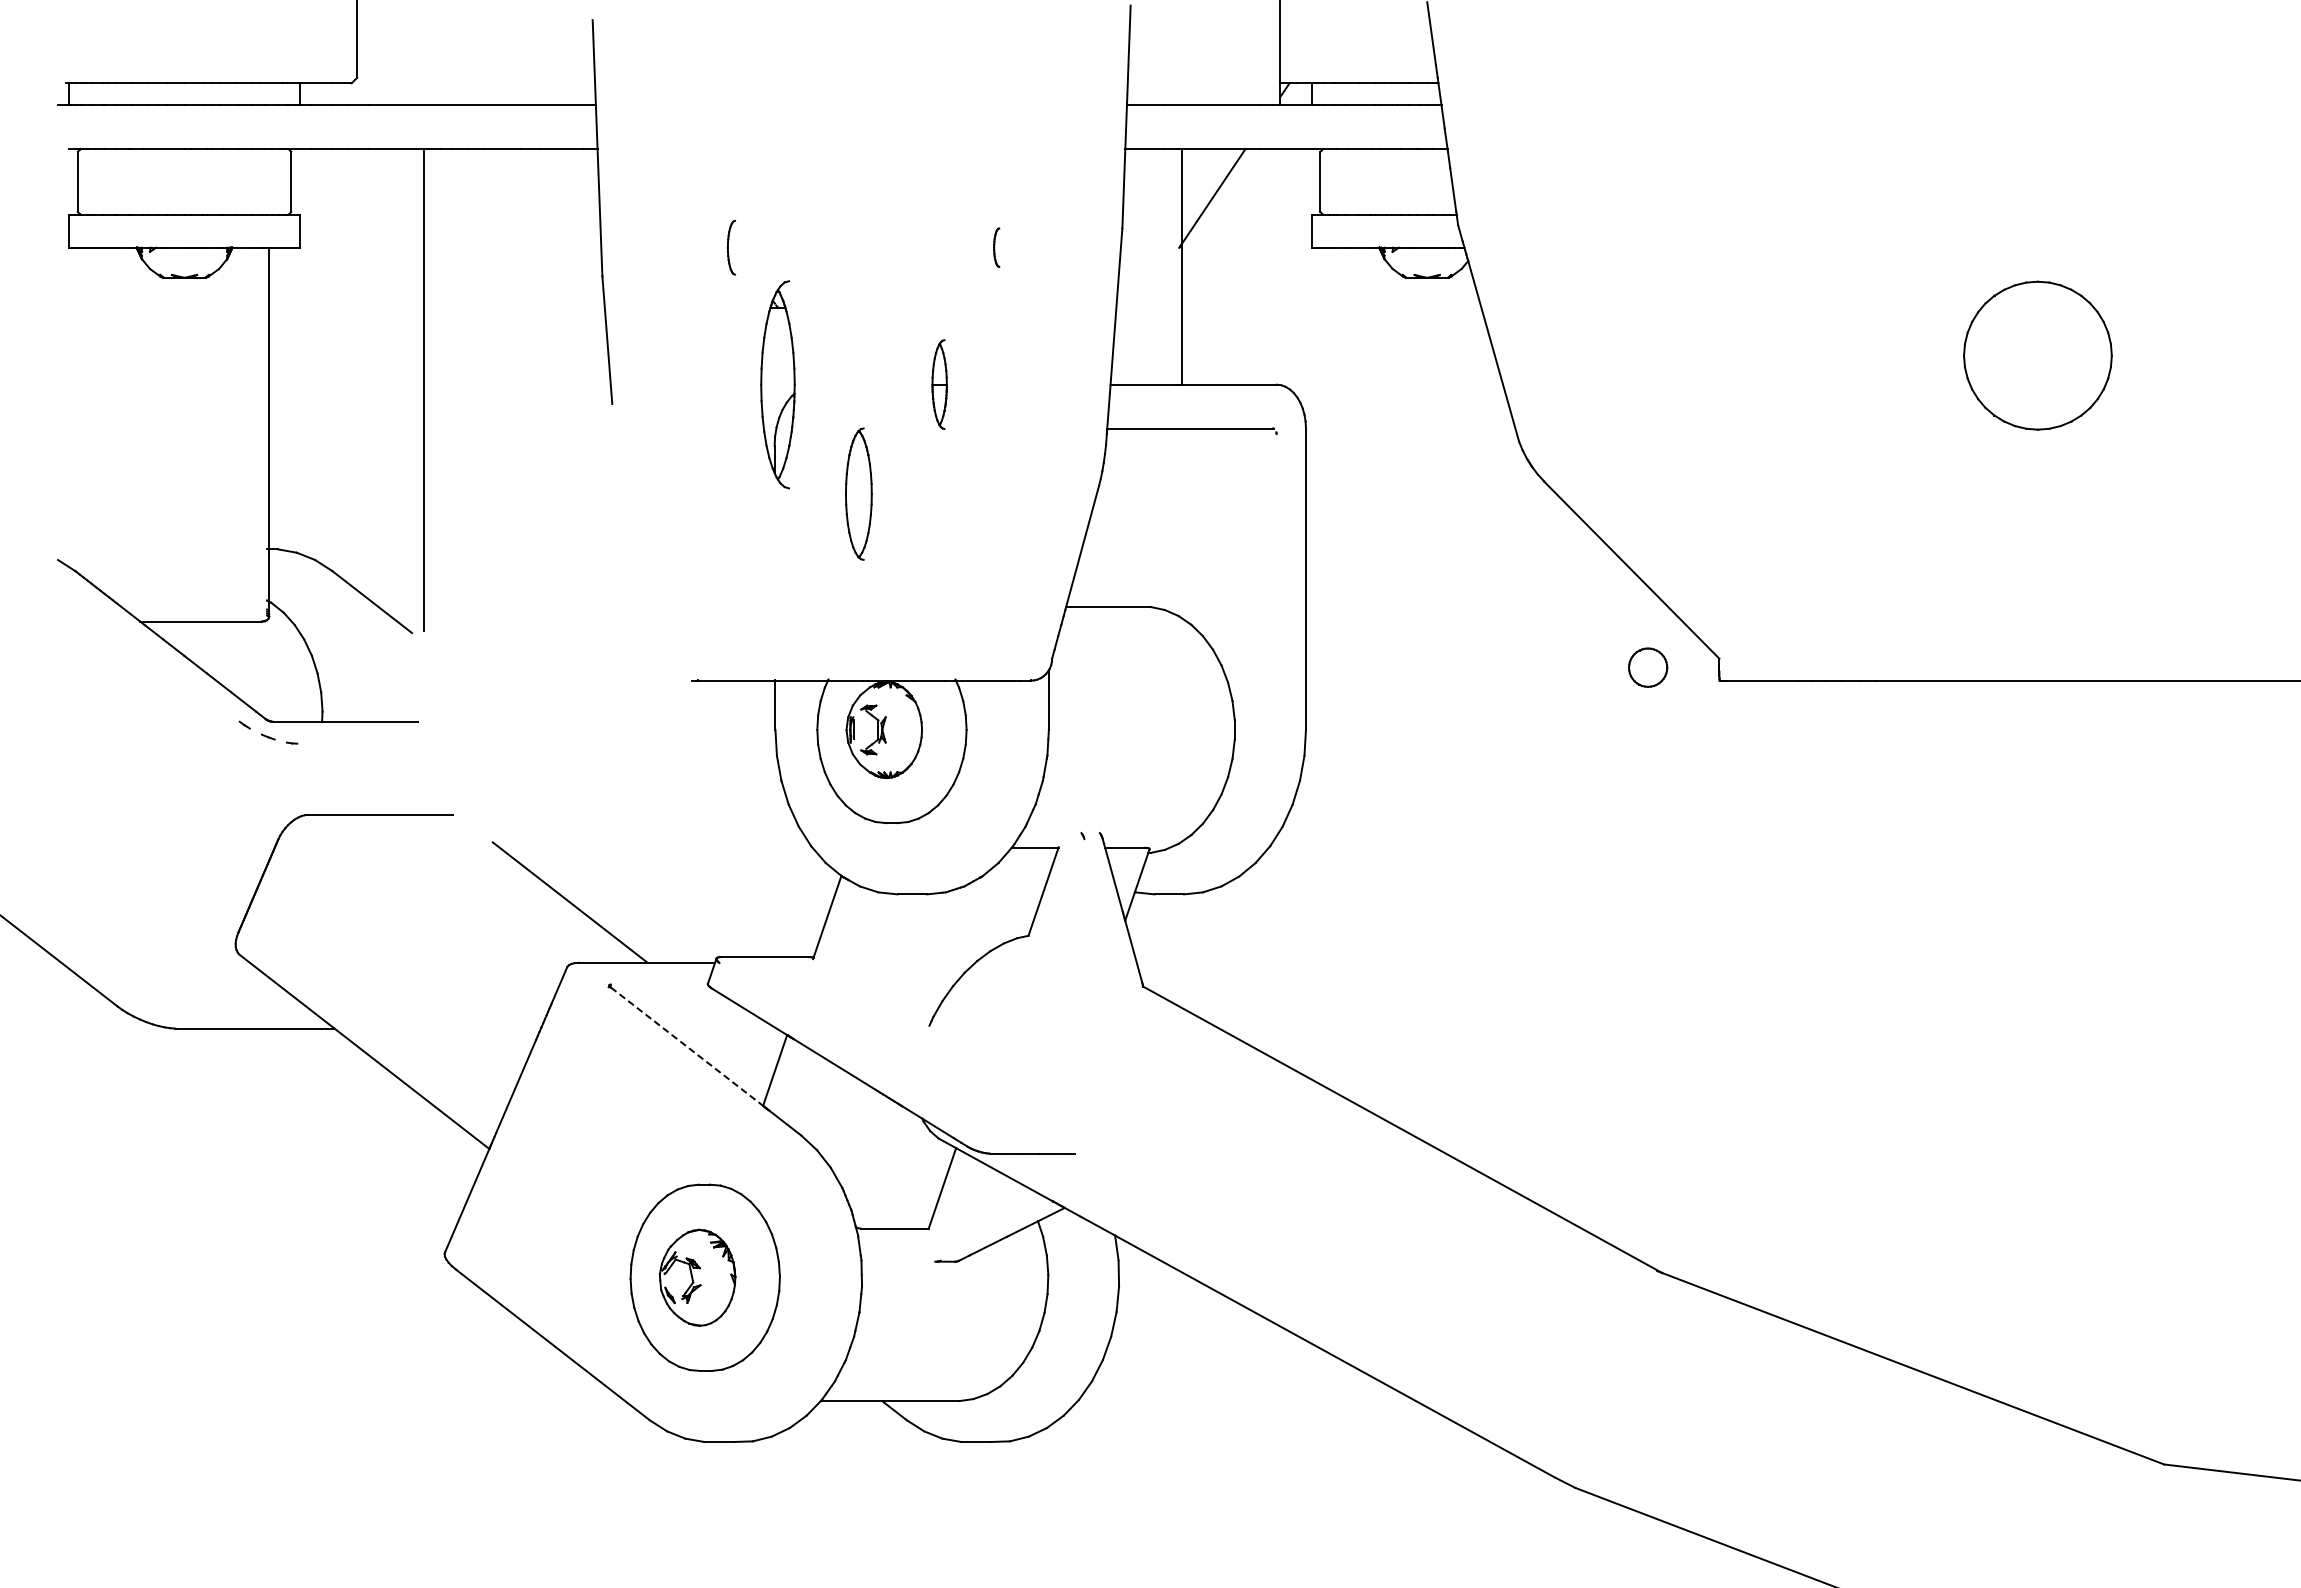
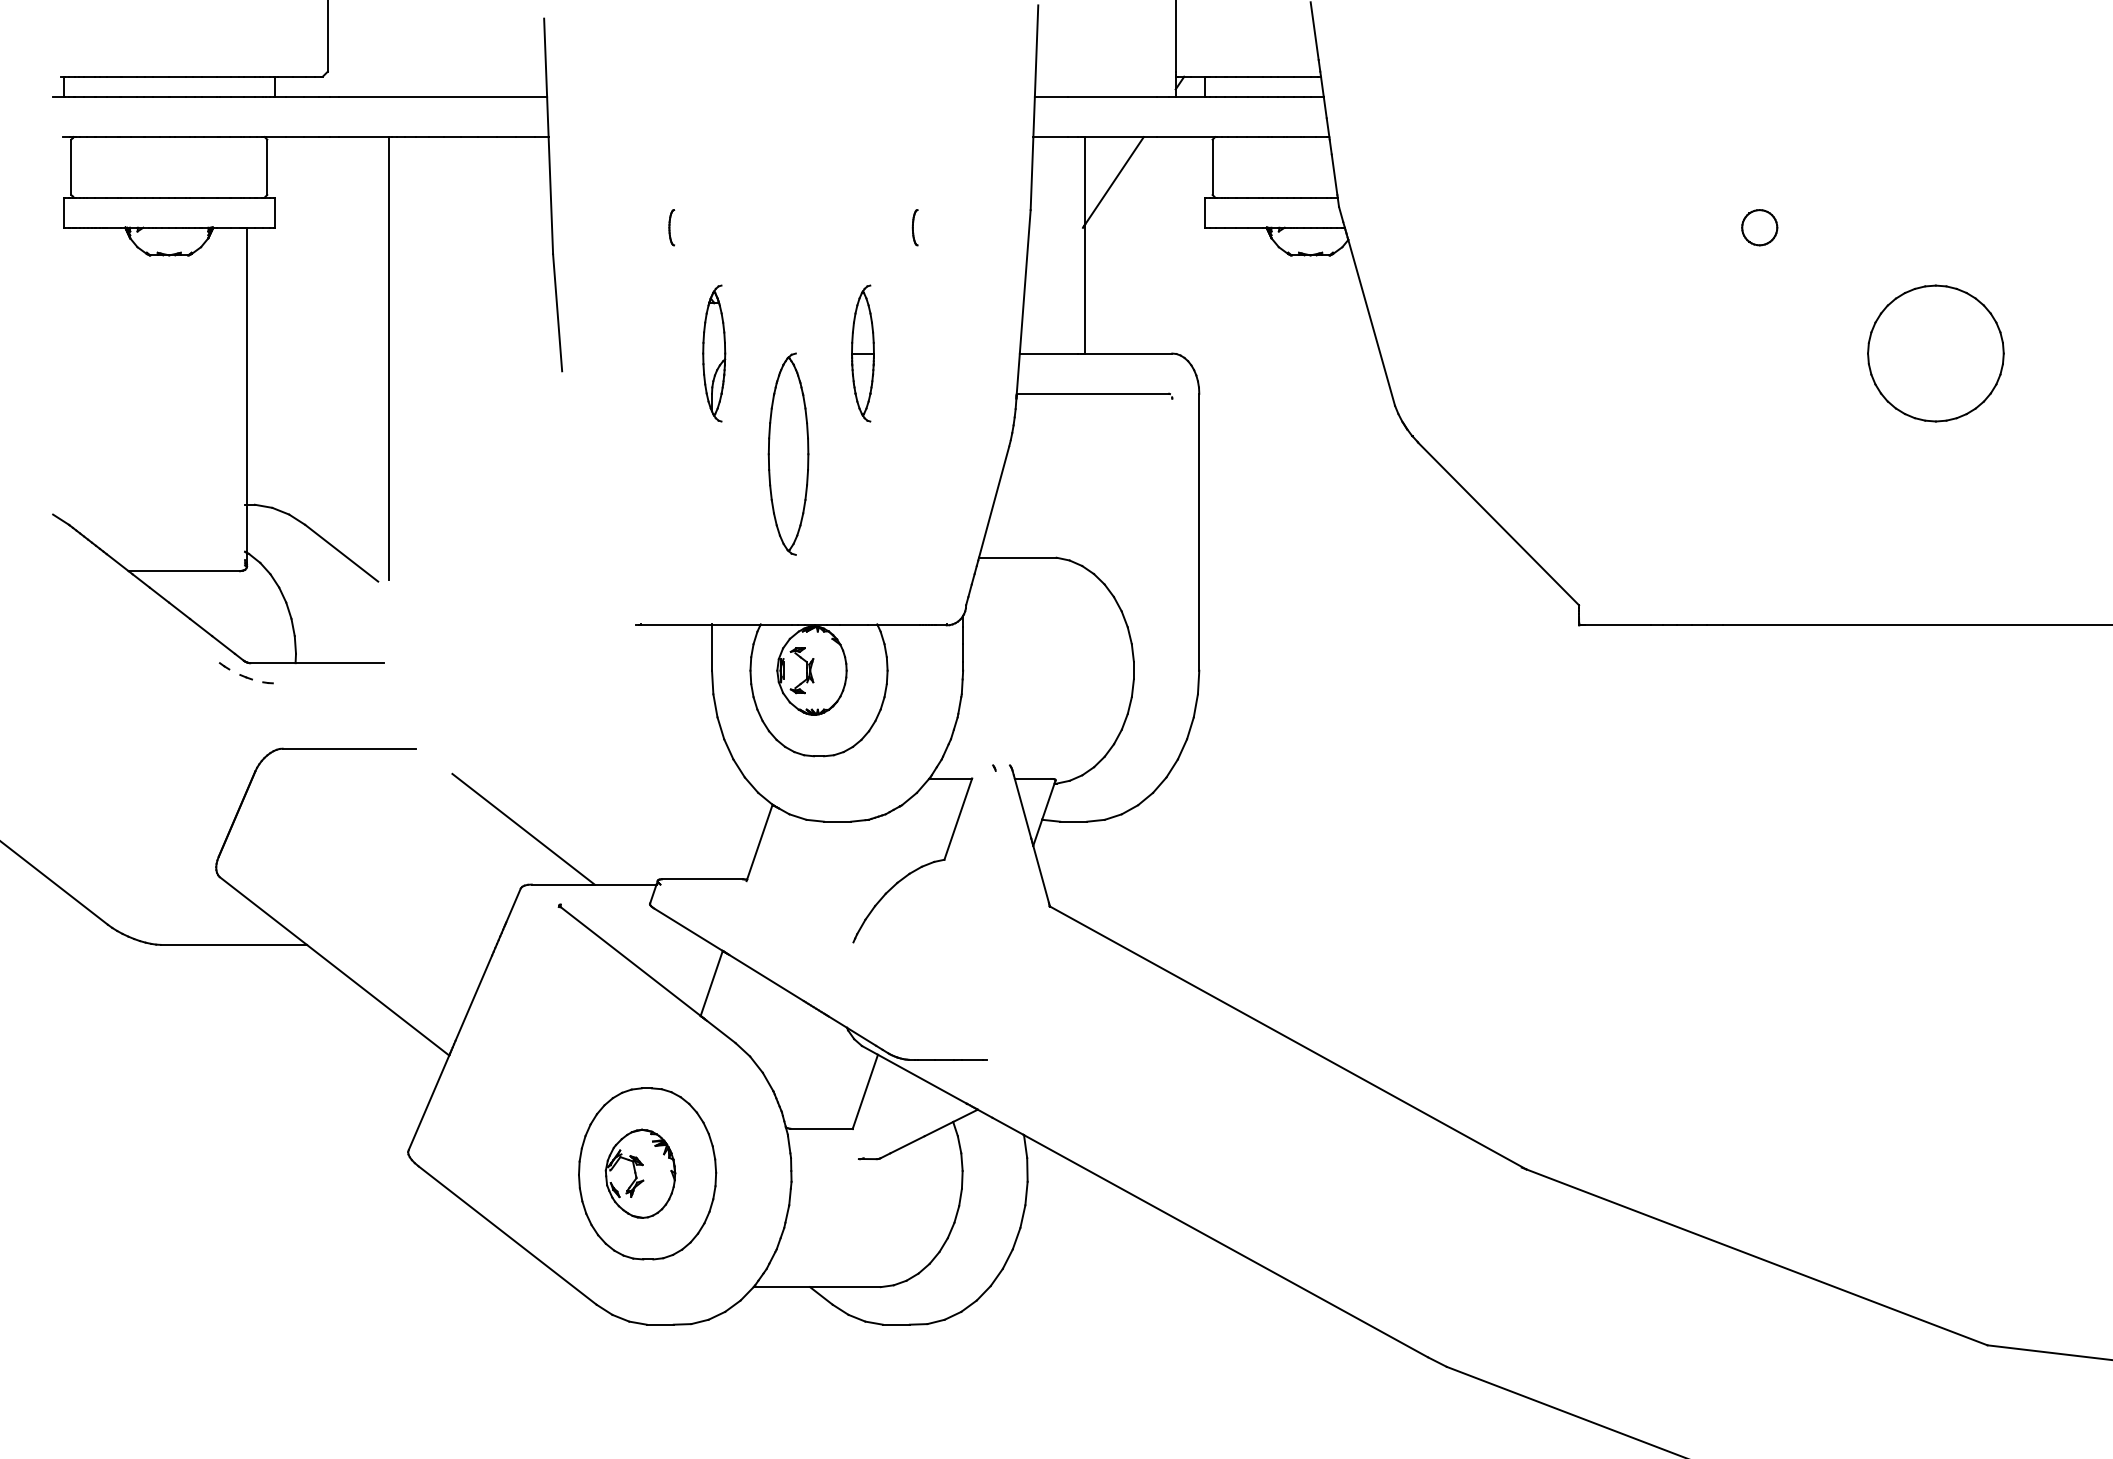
part: (731, 247) -> (671, 227), size x0.71
part: (2037, 355) -> (1935, 353), moved
part: (777, 384) -> (713, 353), size x0.71
part: (939, 384) -> (862, 353), size x1.67
part: (858, 493) -> (788, 453), size x1.67
part: (1648, 667) -> (1760, 227), moved
line: (687, 1046) -> (631, 961), dashed -> solid

